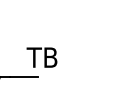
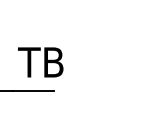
text: (41, 57) -> (39, 62), moved

